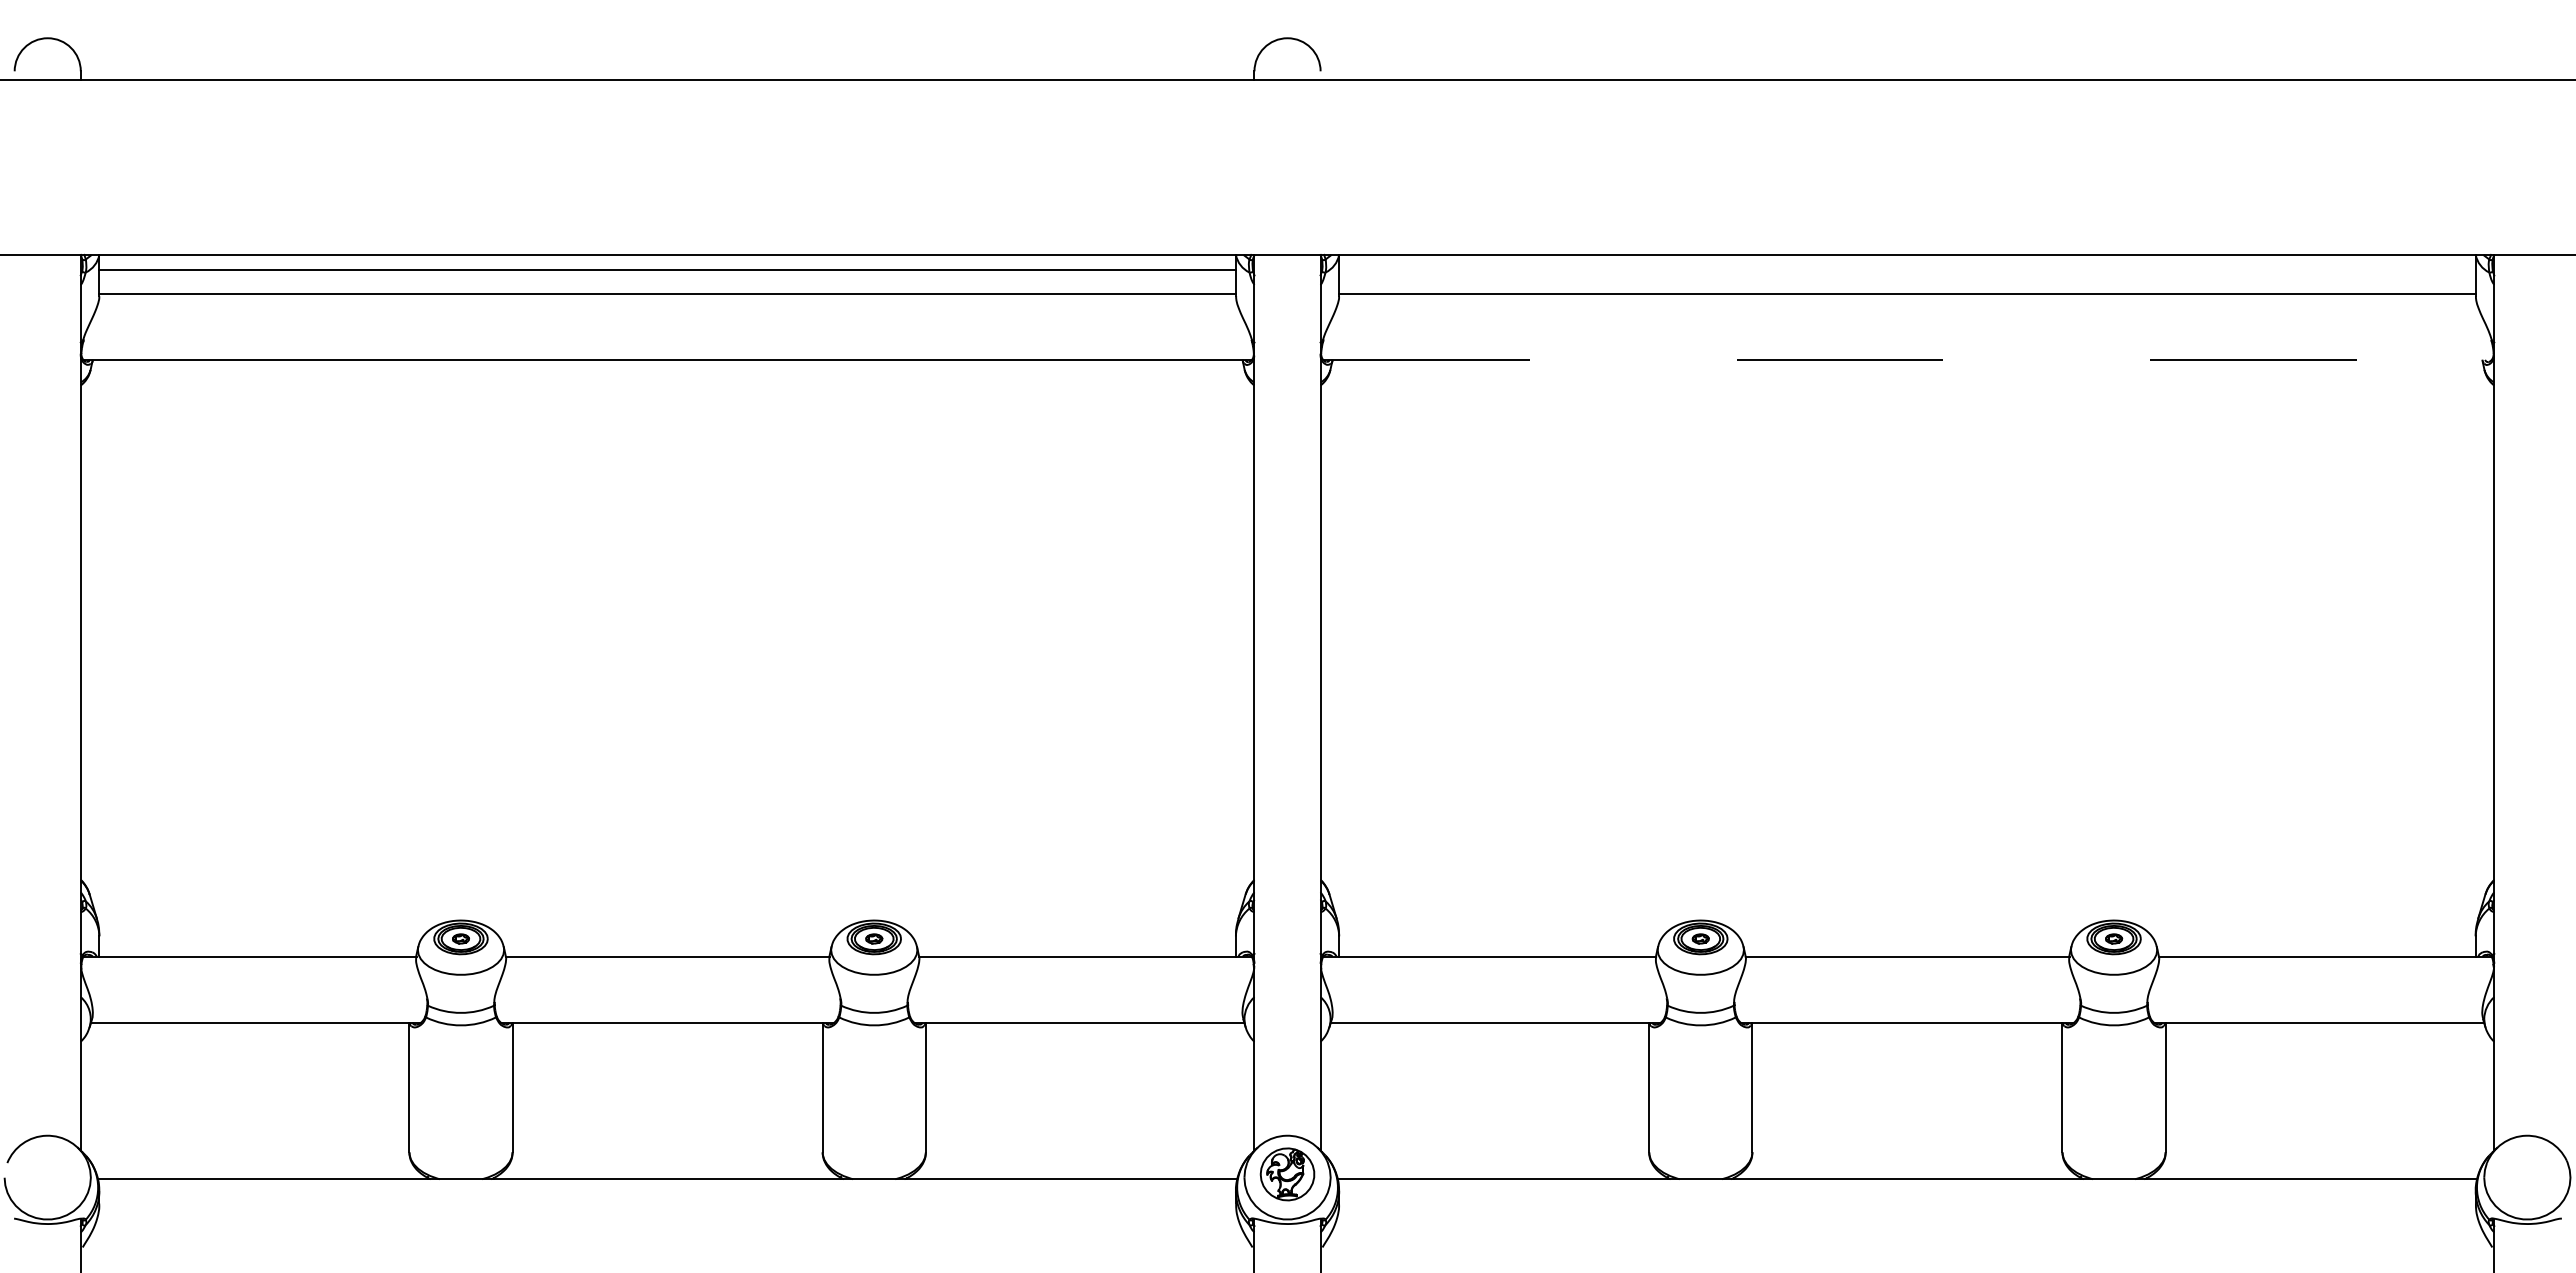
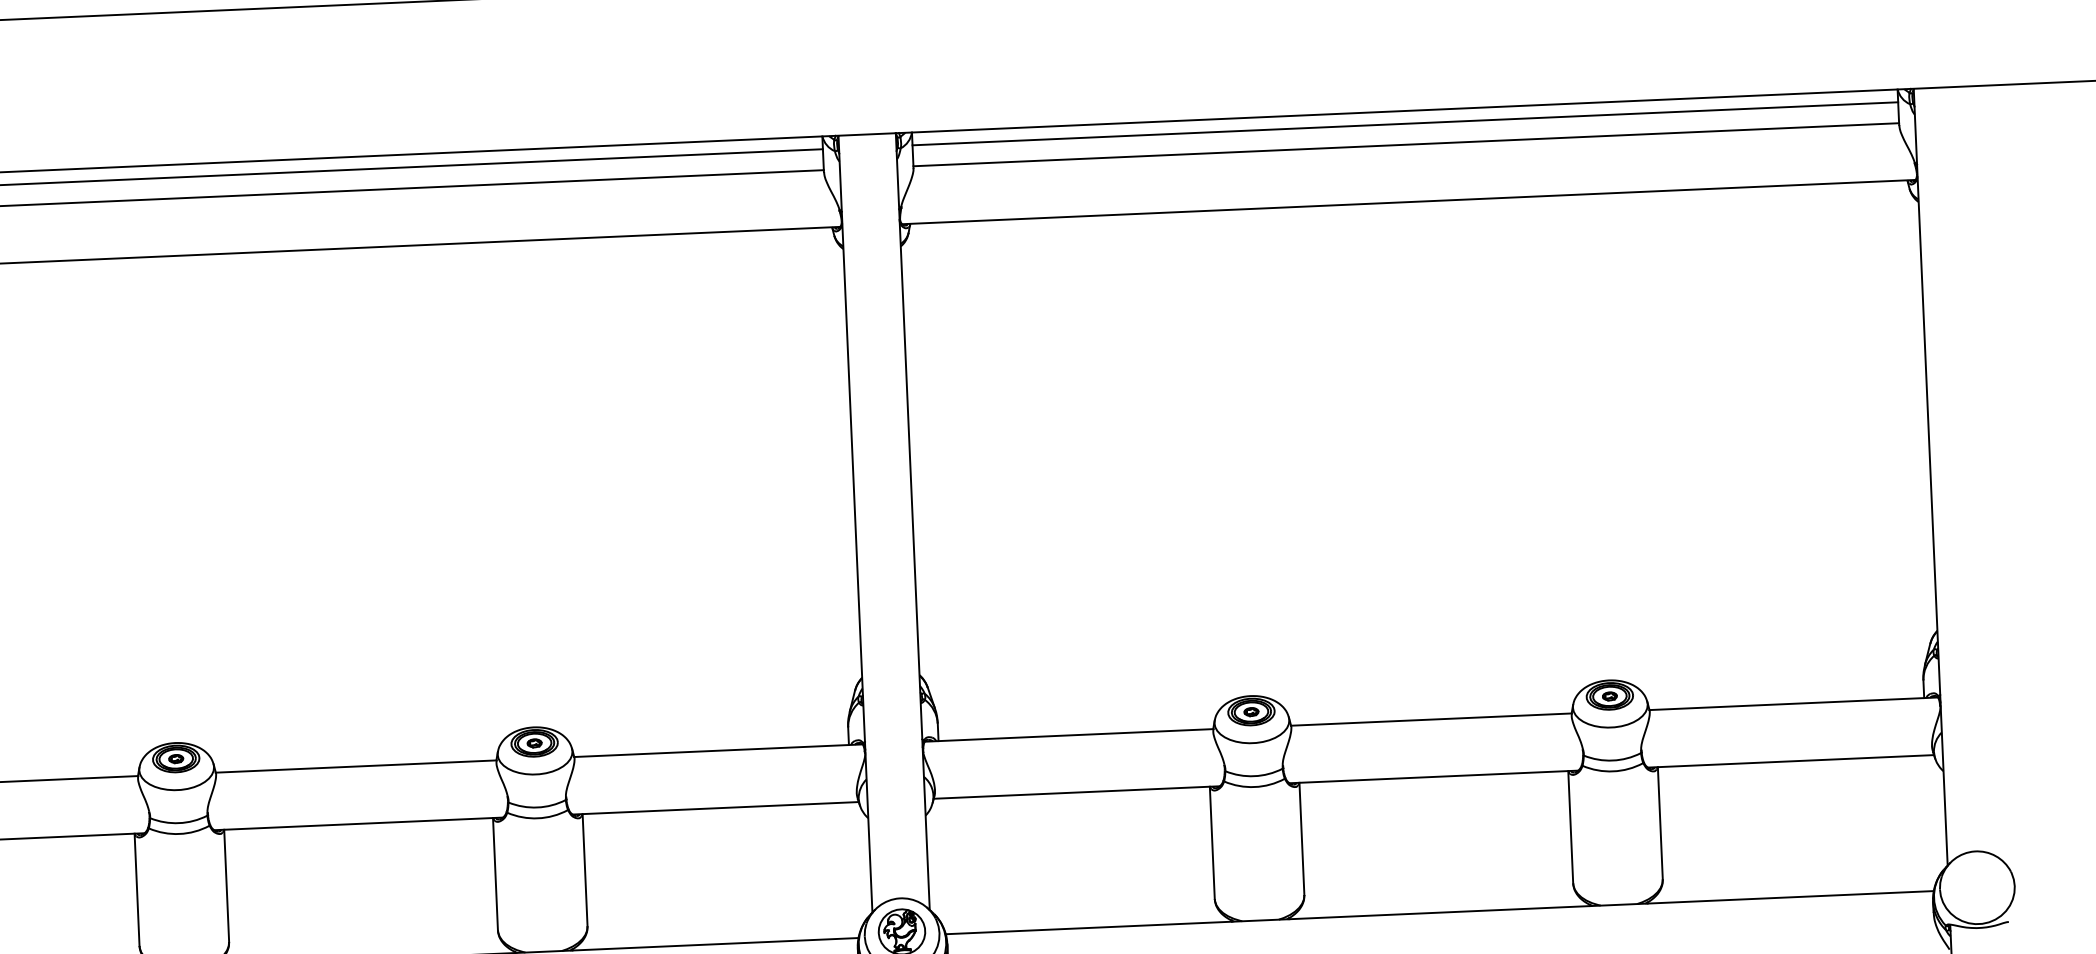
line: (1907, 269) -> (1405, 123), added
line: (1907, 359) -> (1408, 201), dashed -> solid

